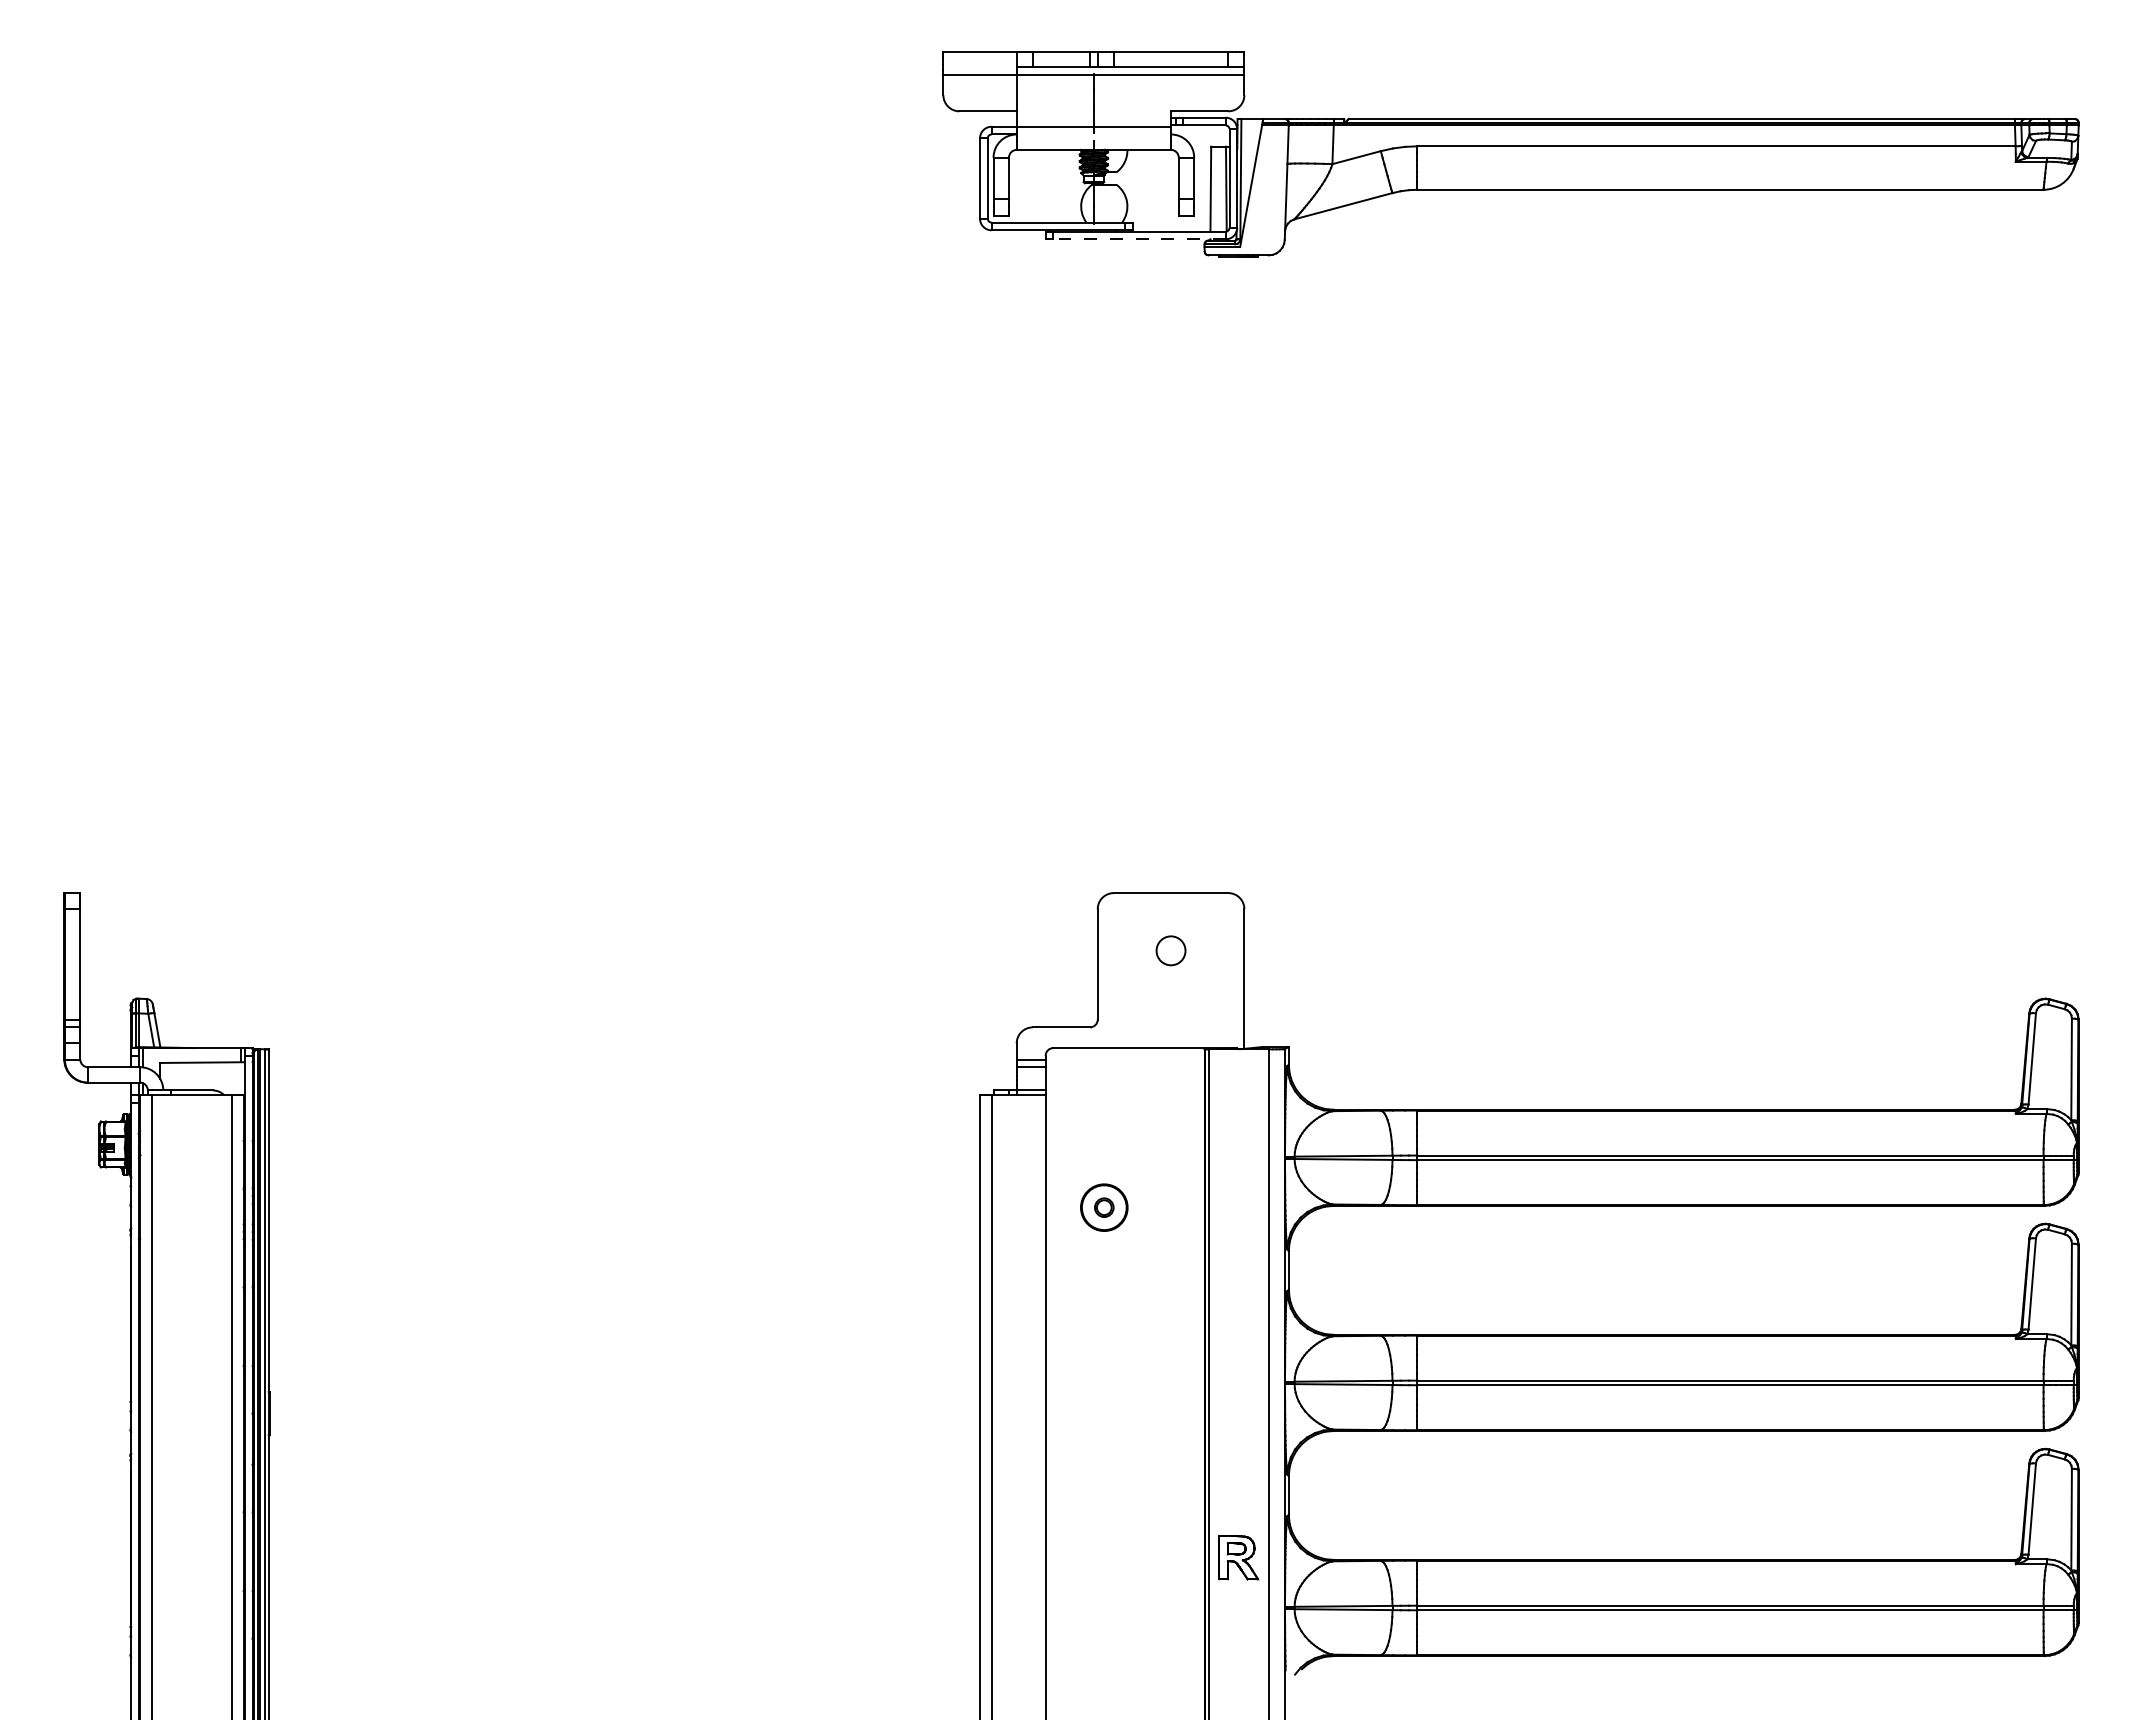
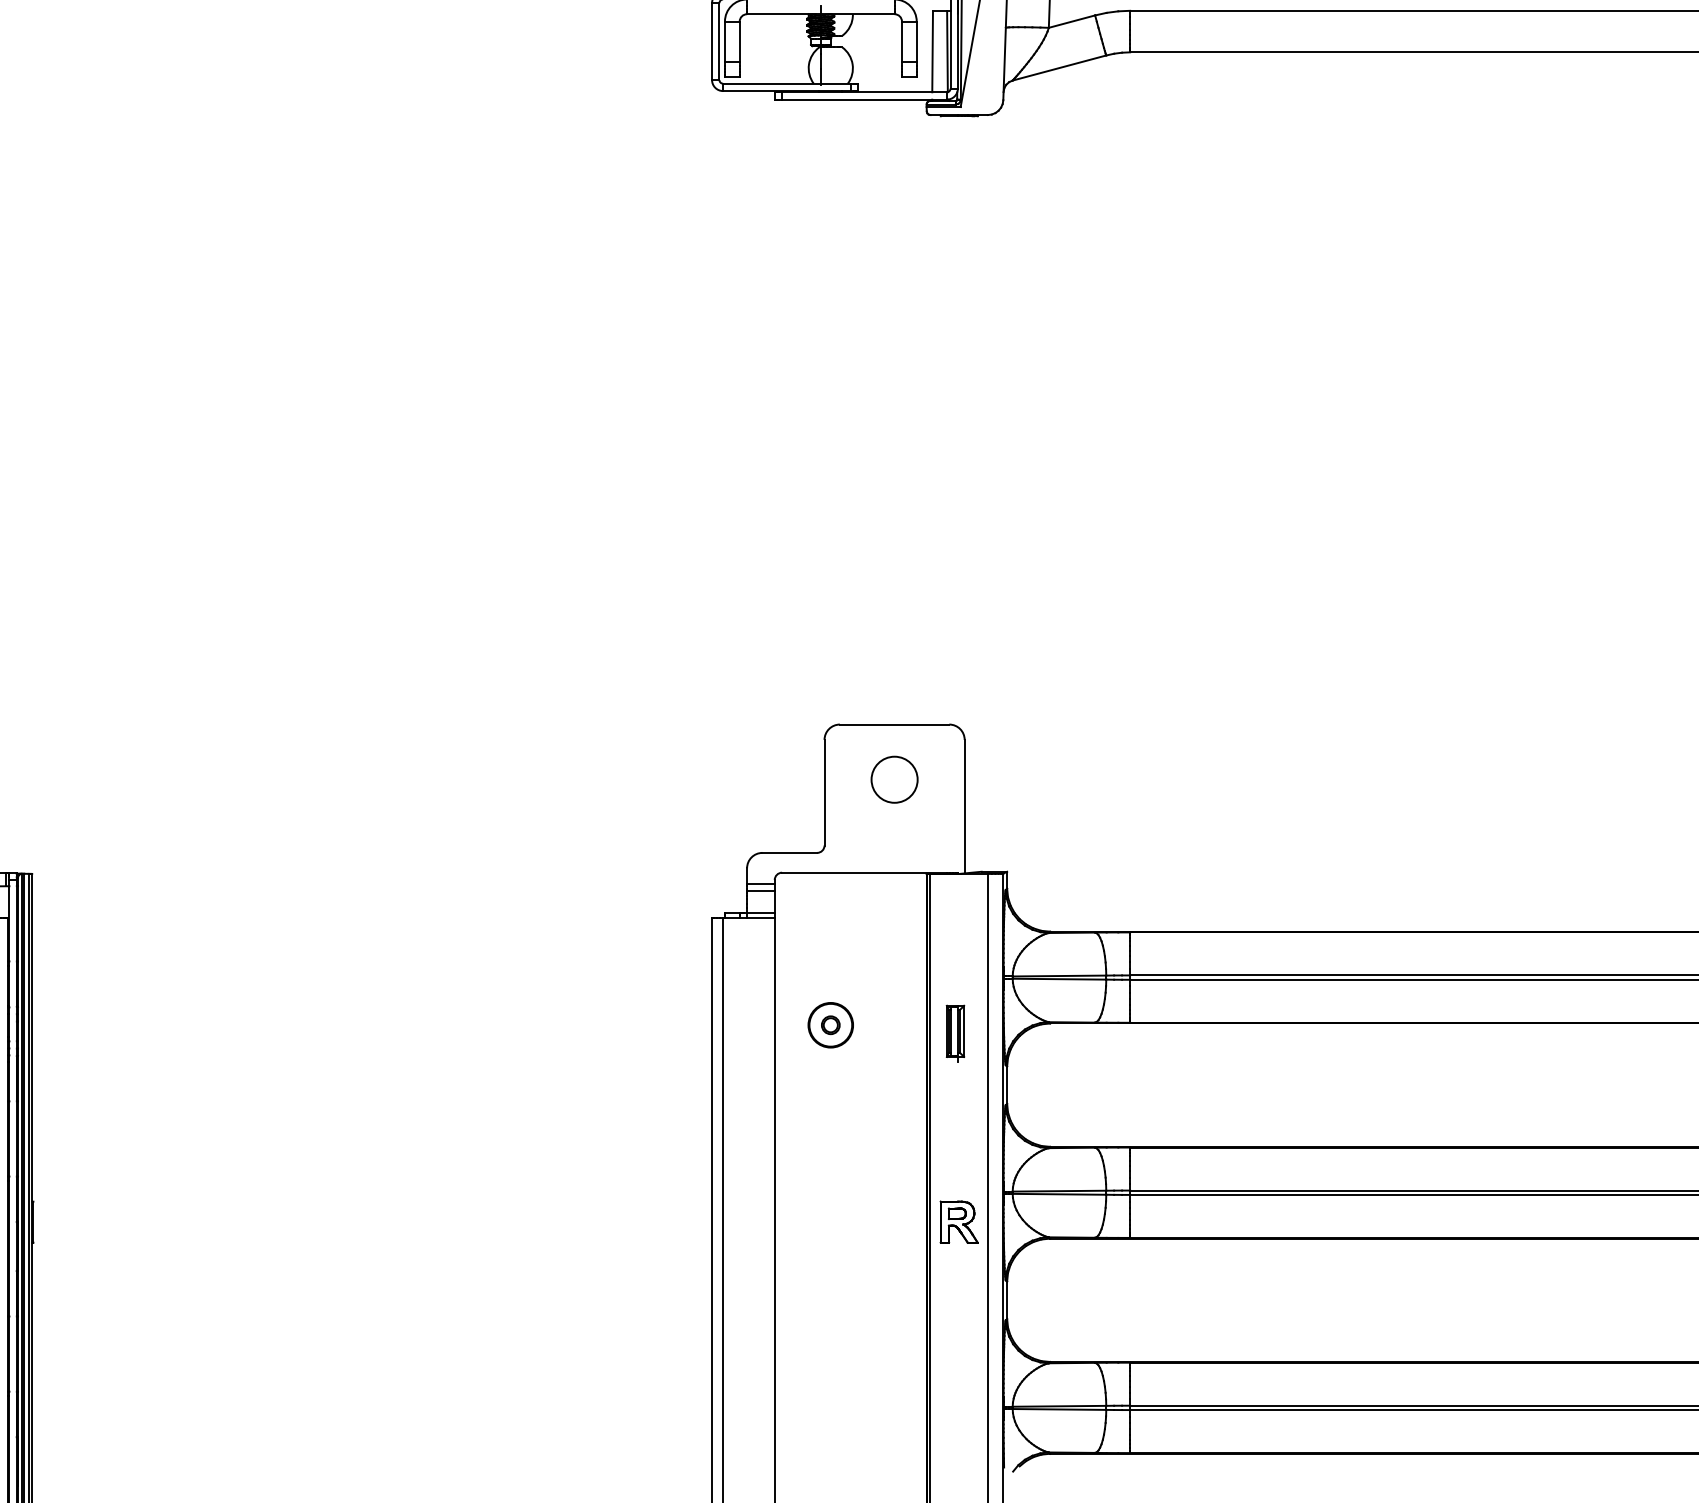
line: (1139, 239) -> (864, 99), dashed -> solid
circle: (1170, 950) -> (894, 779), size x1.67
part: (1234, 1216) -> (955, 1033), added
part: (1238, 1557) -> (959, 1221), moved

